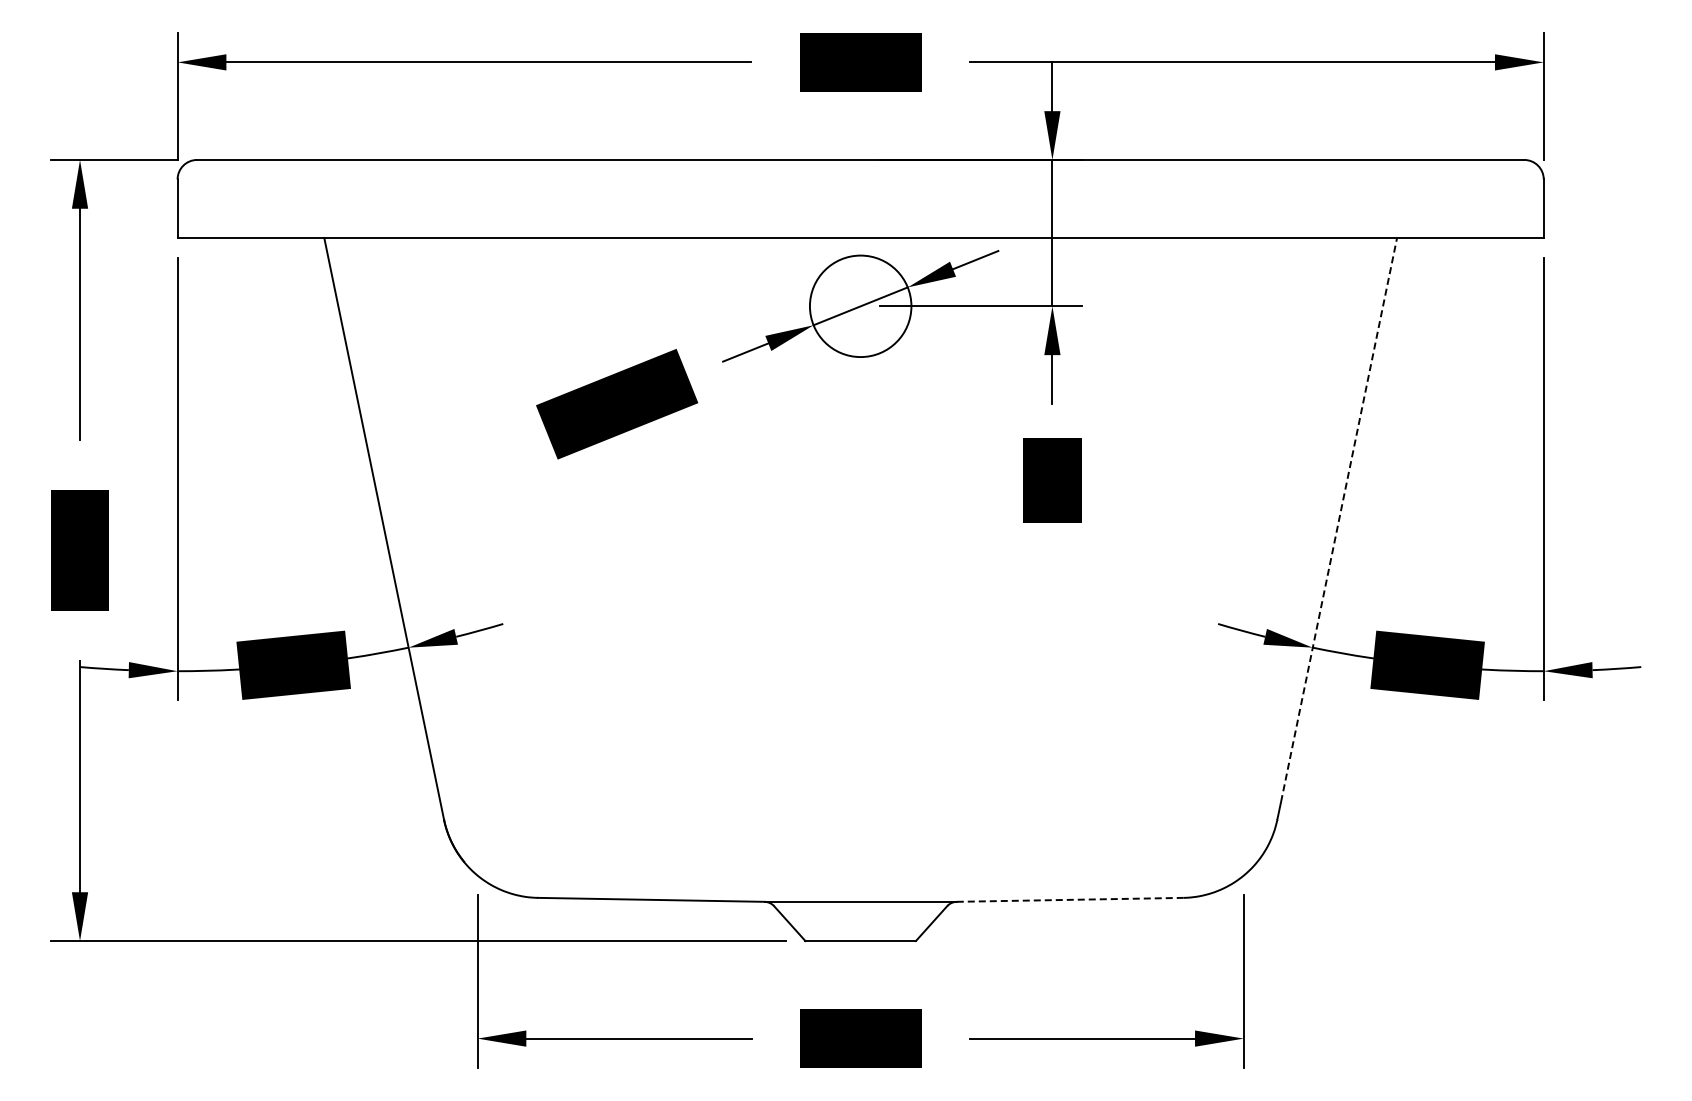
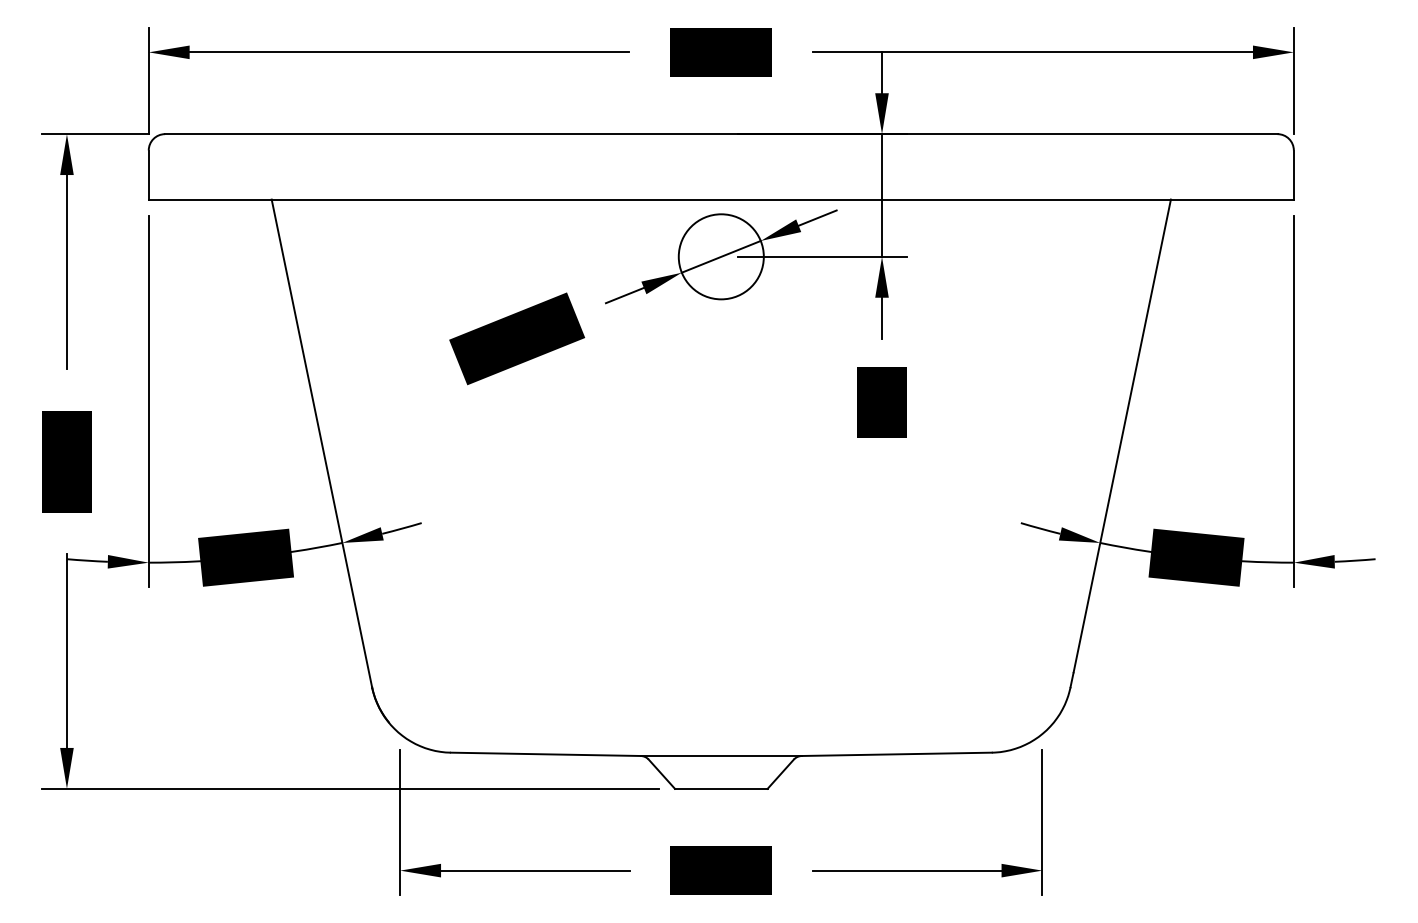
line: (1339, 520) -> (1122, 436), dashed -> solid
line: (1070, 899) -> (897, 754), dashed -> solid

